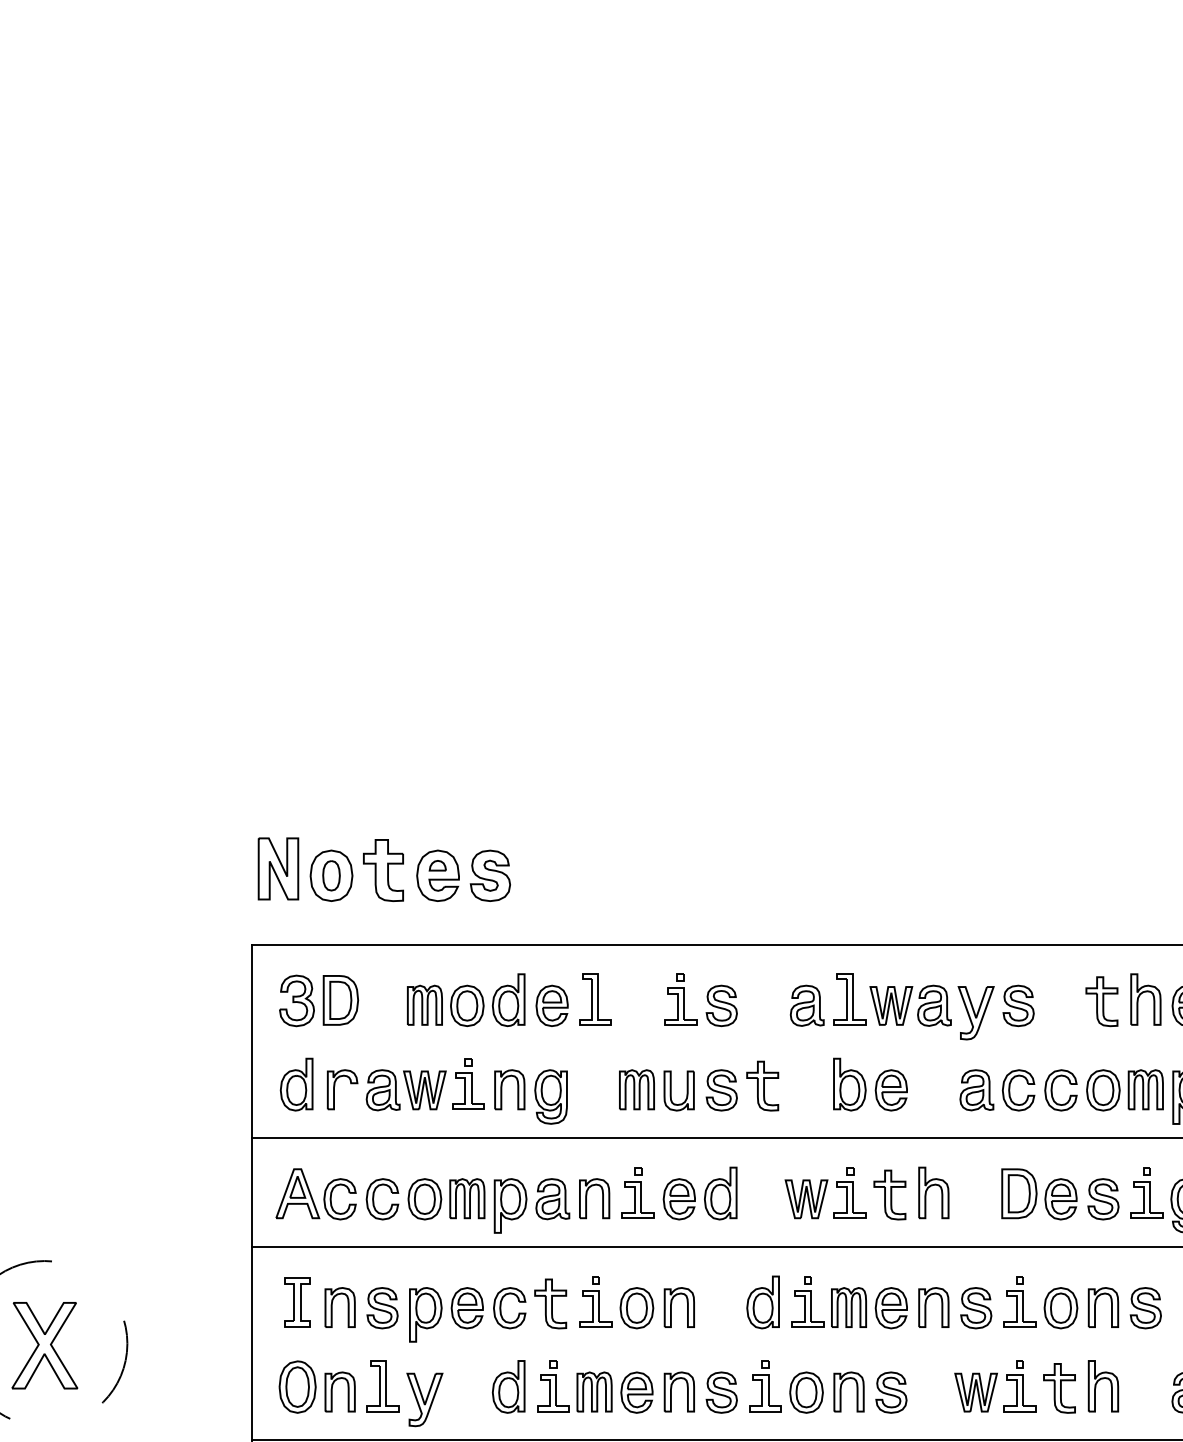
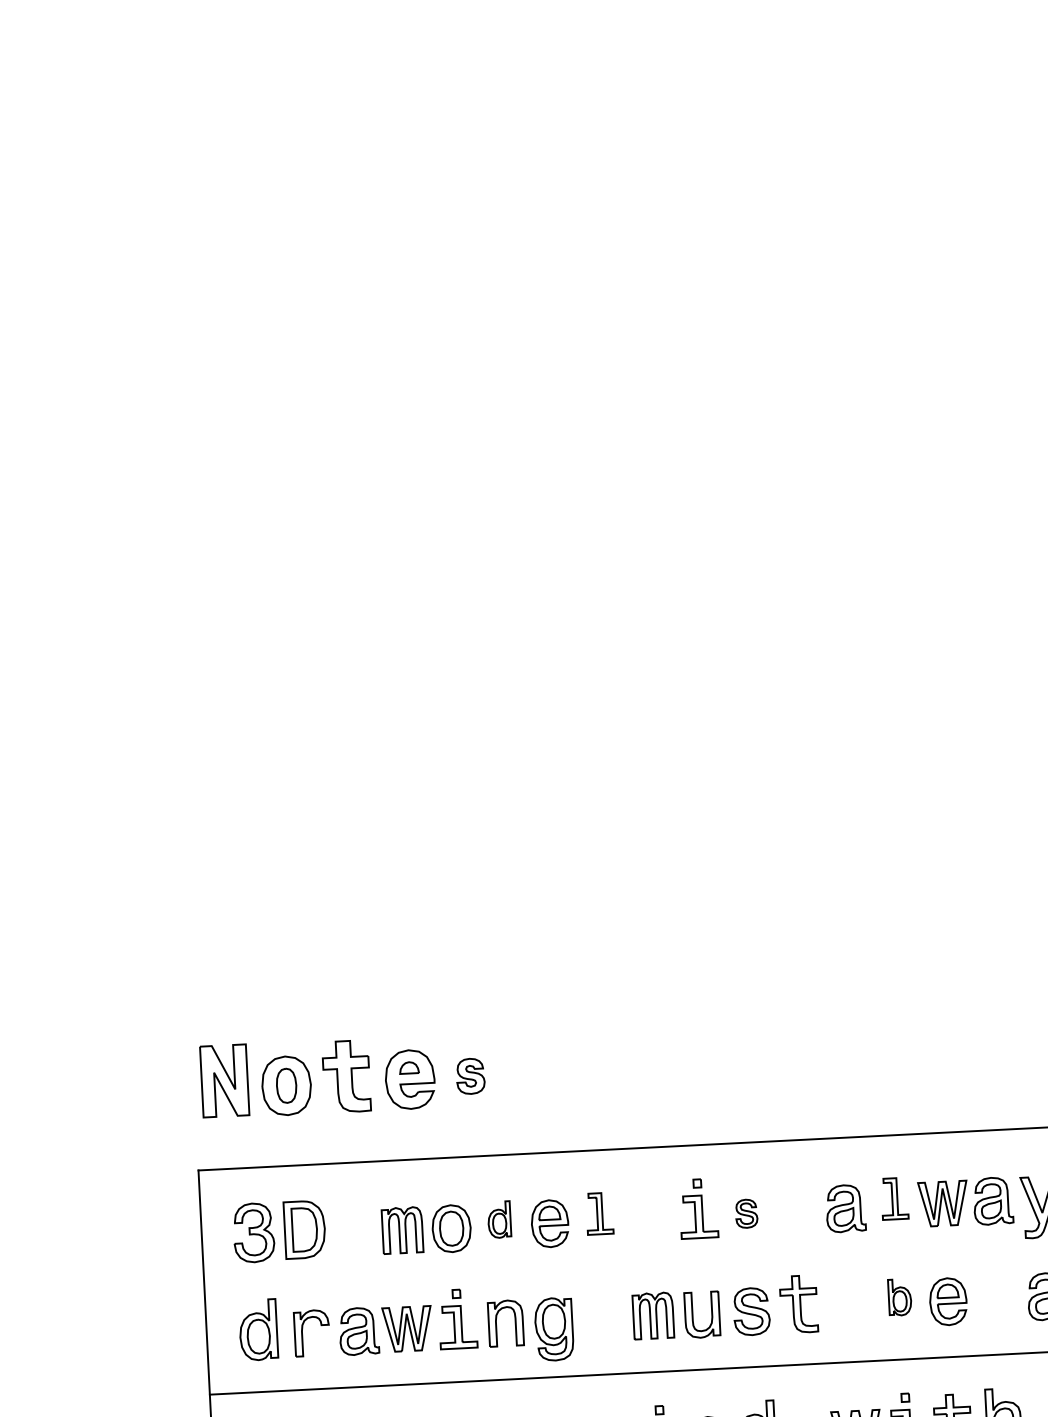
part: (489, 875) -> (469, 1076), size x0.6
part: (595, 999) -> (599, 1213), size x0.7
part: (849, 999) -> (894, 1198), size x0.7
part: (508, 1000) -> (499, 1219), size x0.6
part: (721, 1005) -> (746, 1213), size x0.6
part: (849, 1084) -> (899, 1297), size x0.6

